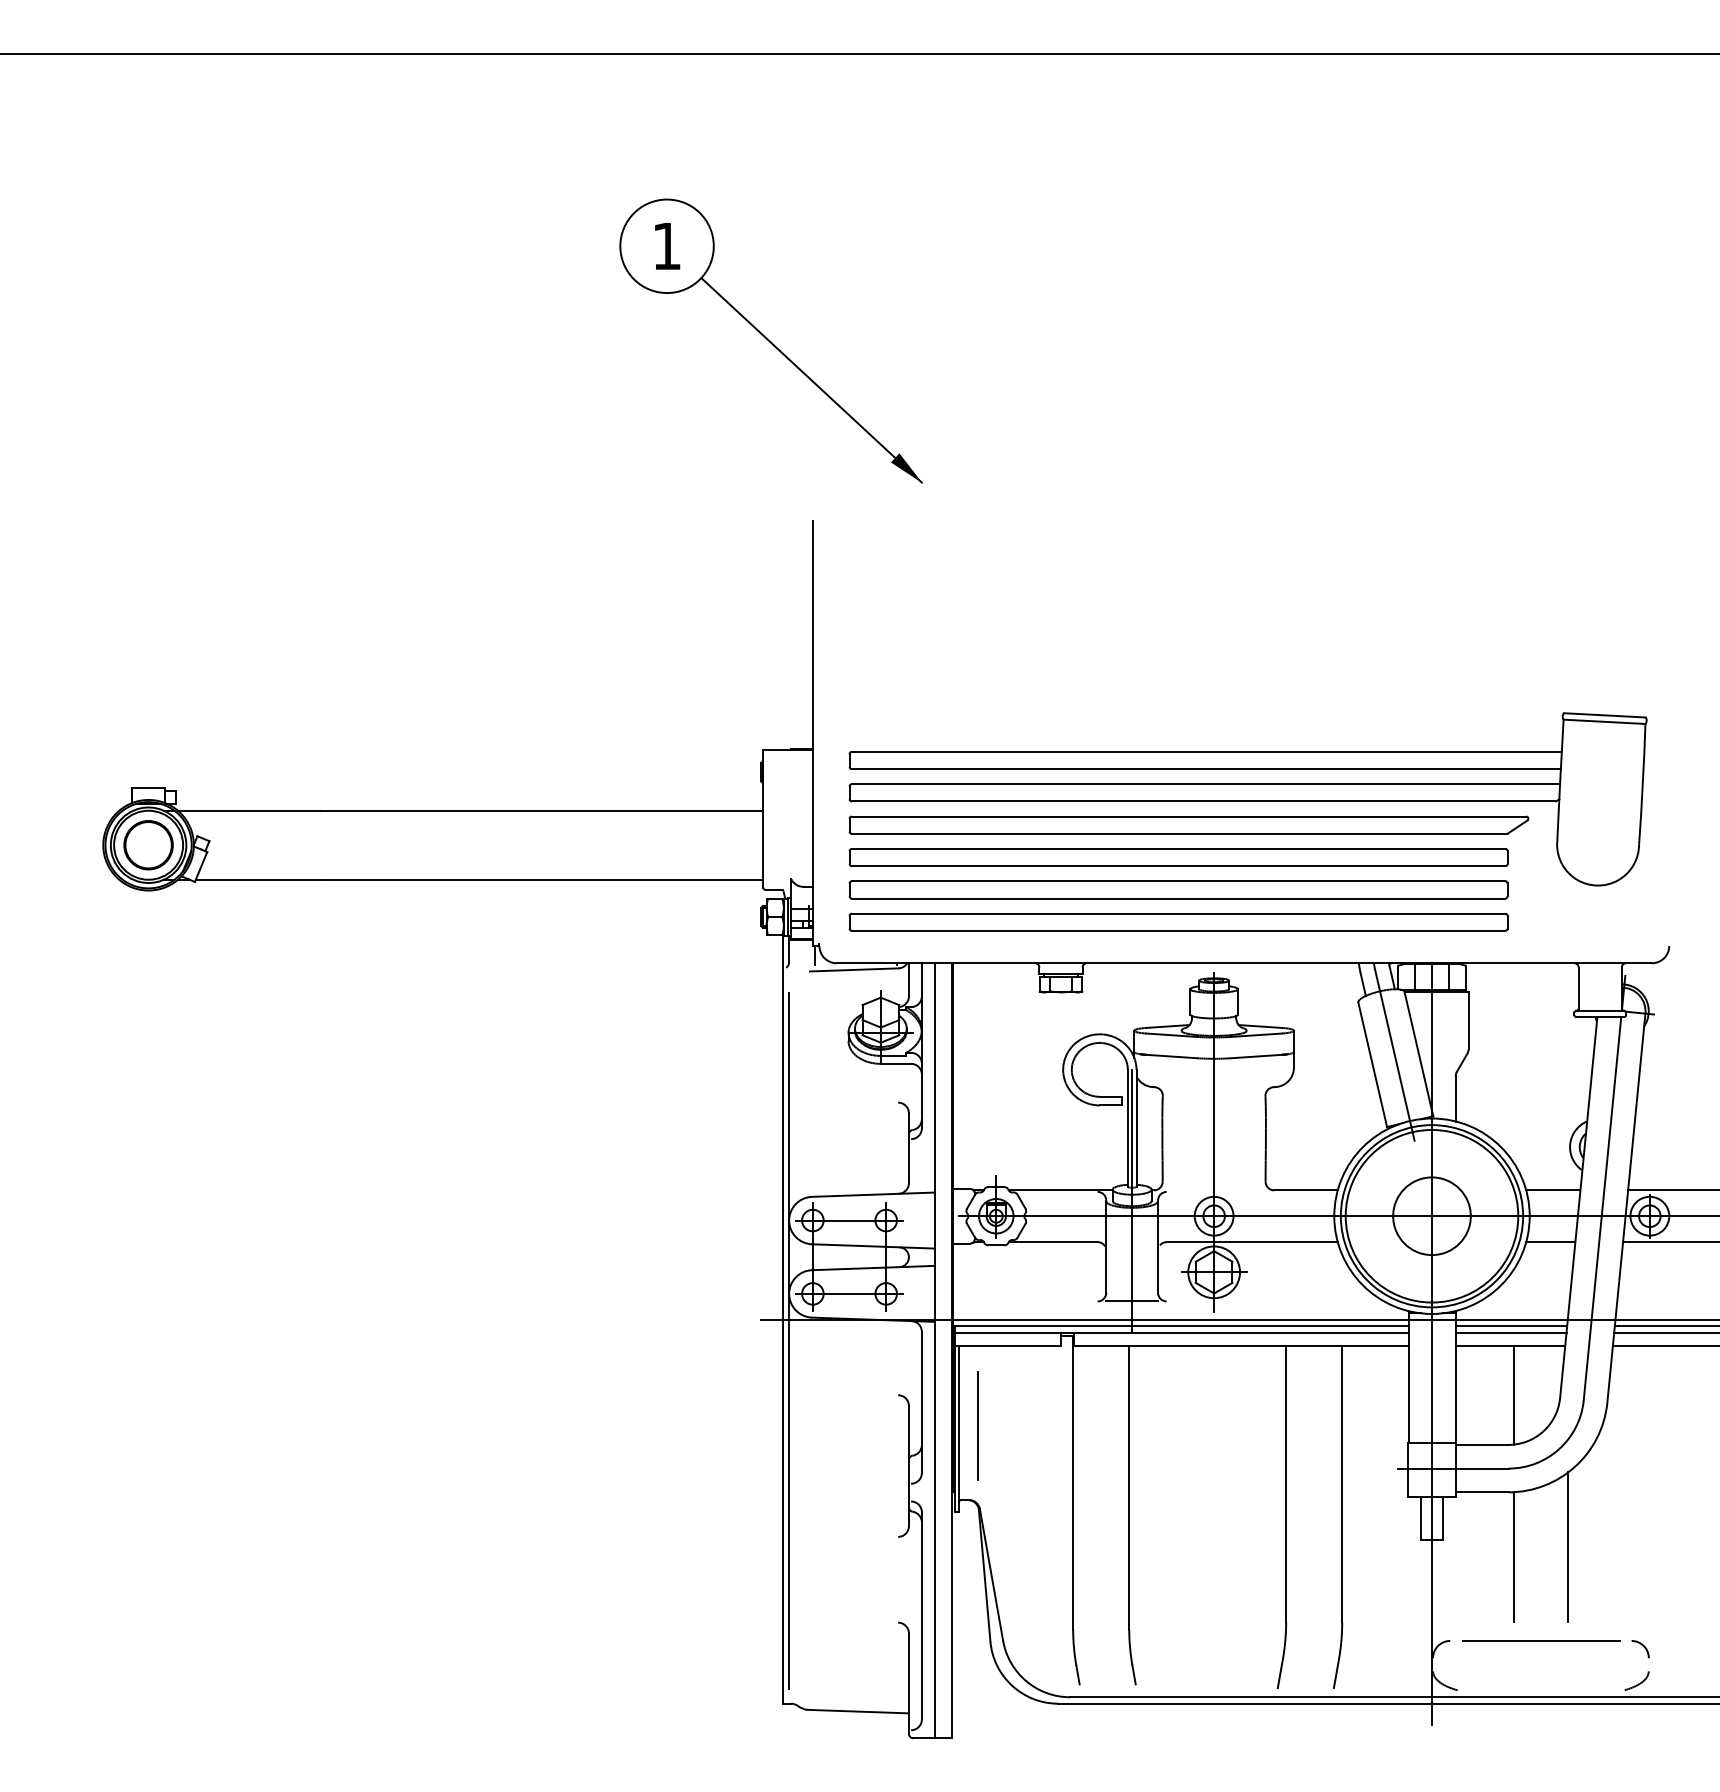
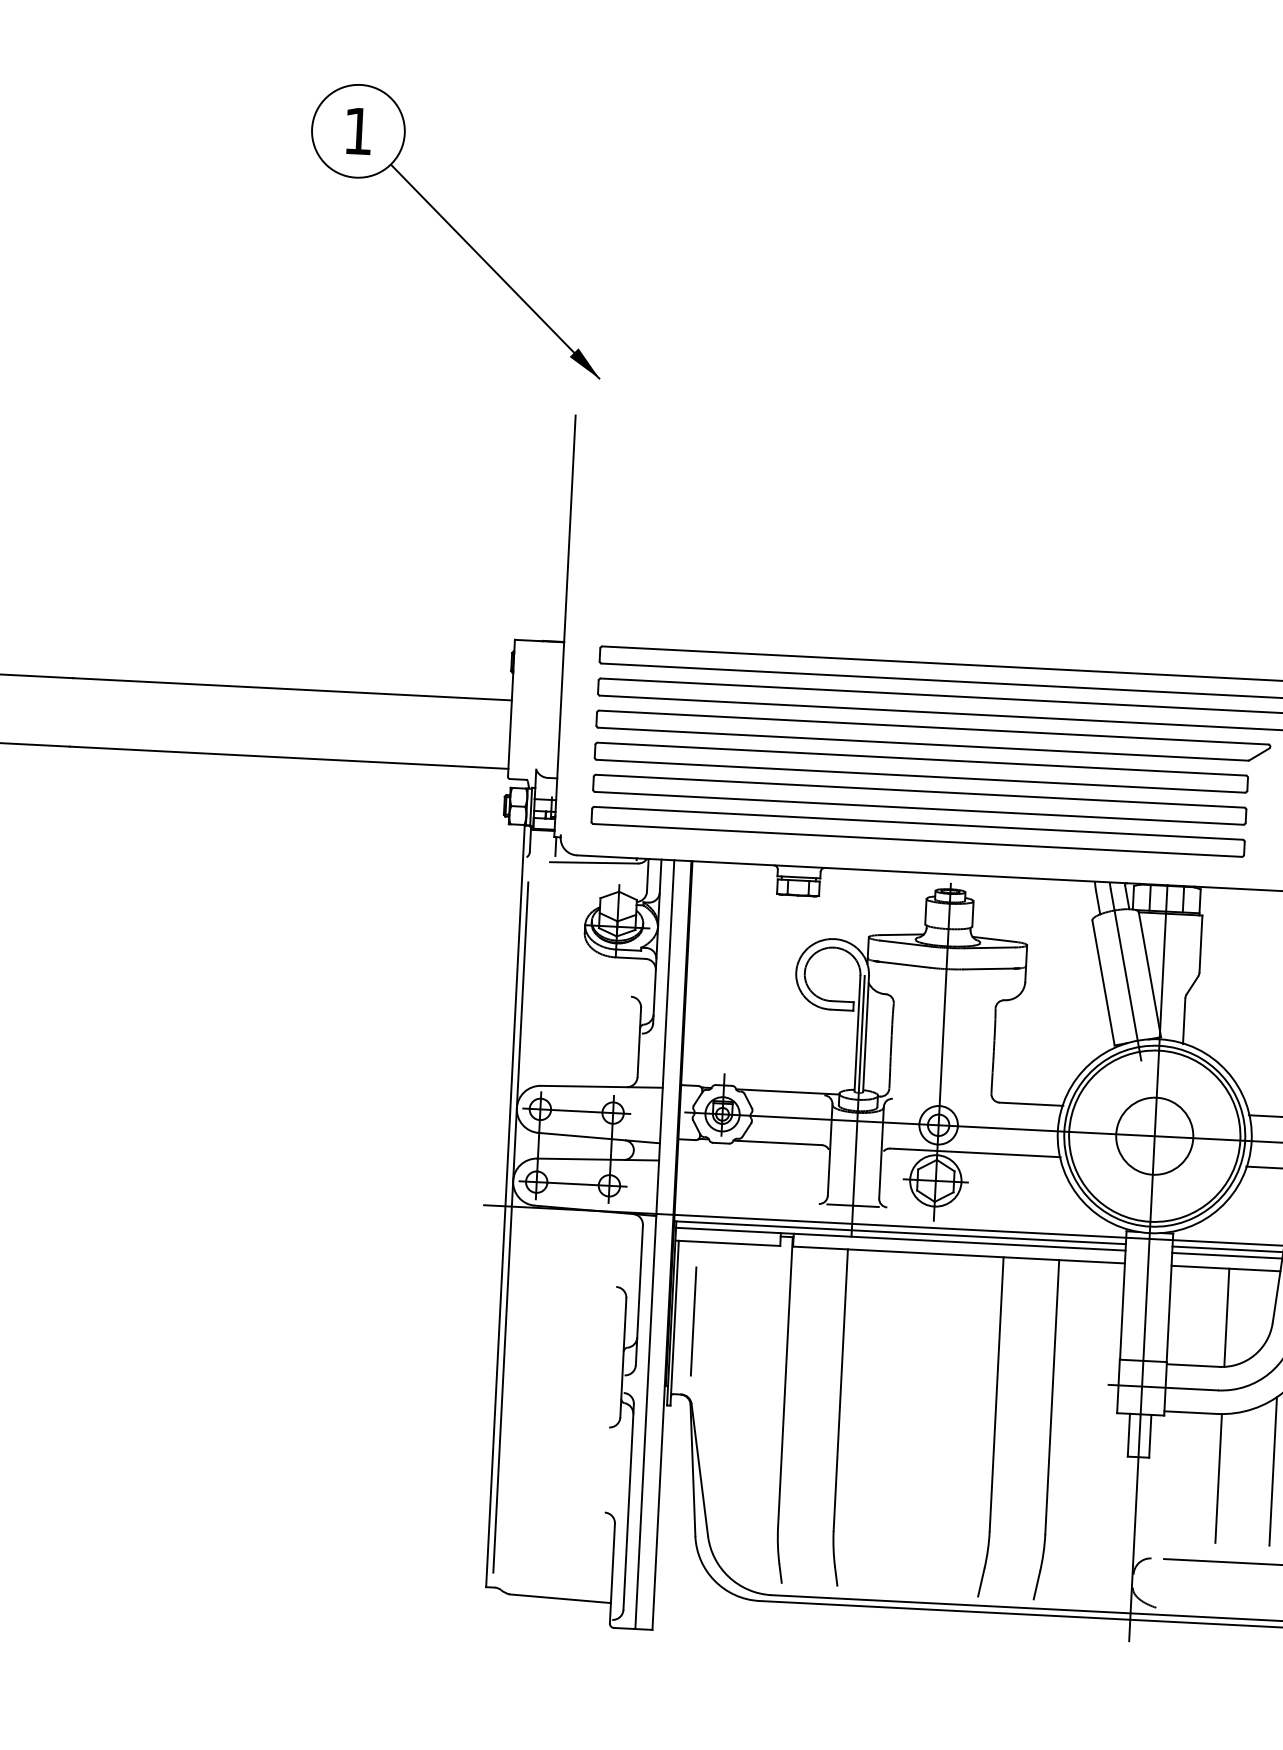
part: (770, 340) -> (456, 229), moved

